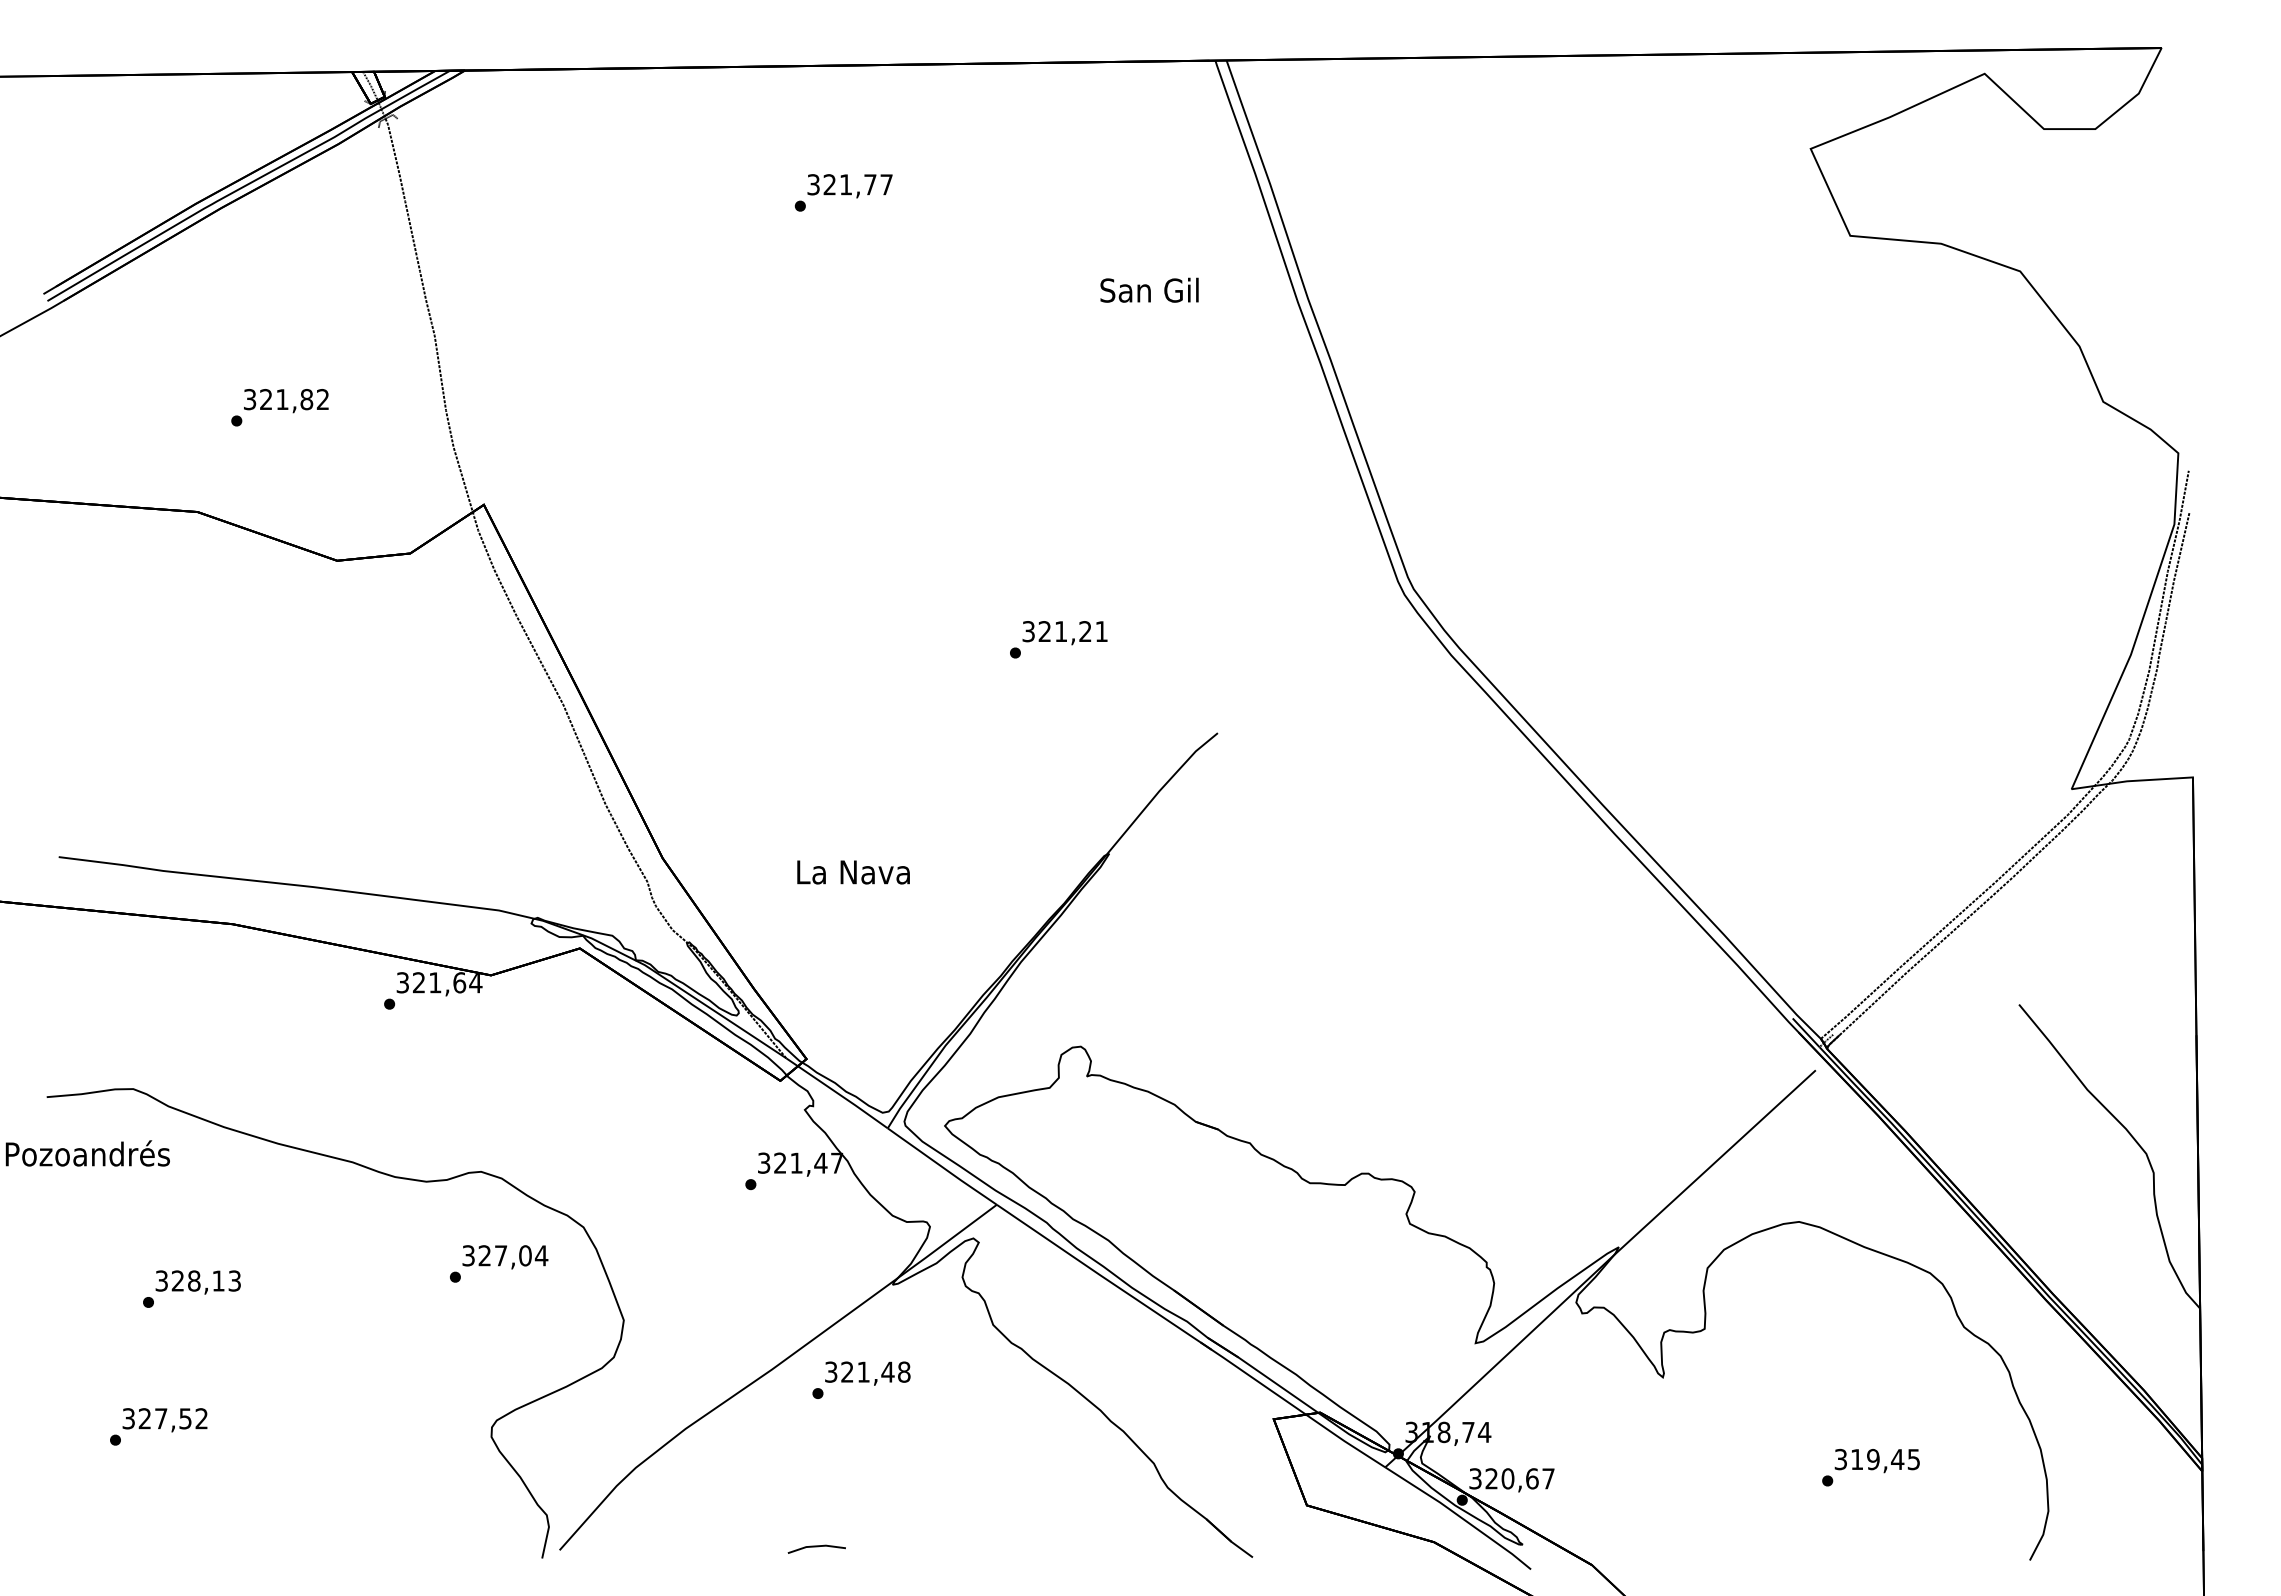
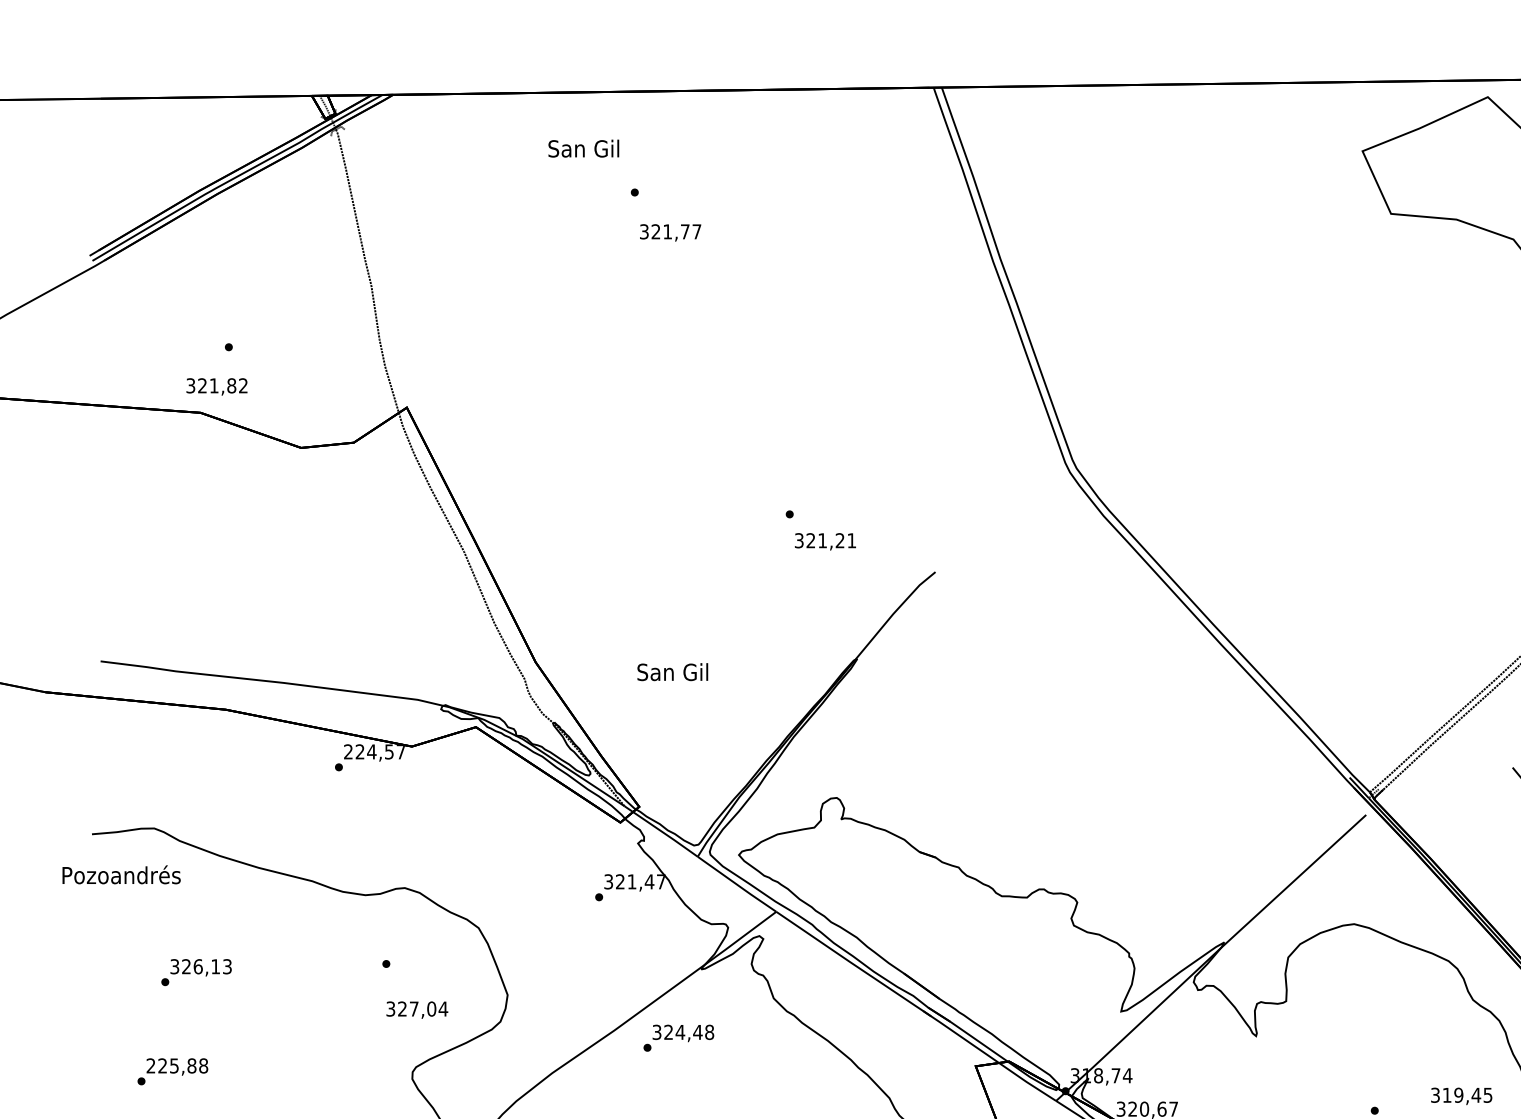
text: (849, 186) -> (670, 233), moved
text: (1149, 289) -> (583, 148), moved
text: (286, 401) -> (217, 387), moved
text: (1064, 633) -> (825, 542), moved
text: (853, 871) -> (673, 671), La Nava -> San Gil
text: (439, 982) -> (374, 751), 321,64 -> 224,57
text: (505, 1257) -> (417, 1010), moved
text: (194, 1280) -> (198, 966), 328,13 -> 326,13
text: (863, 1371) -> (680, 1031), 321,48 -> 324,48
text: (165, 1418) -> (177, 1065), 327,52 -> 225,88
text: (1876, 1460) -> (1461, 1096), moved

